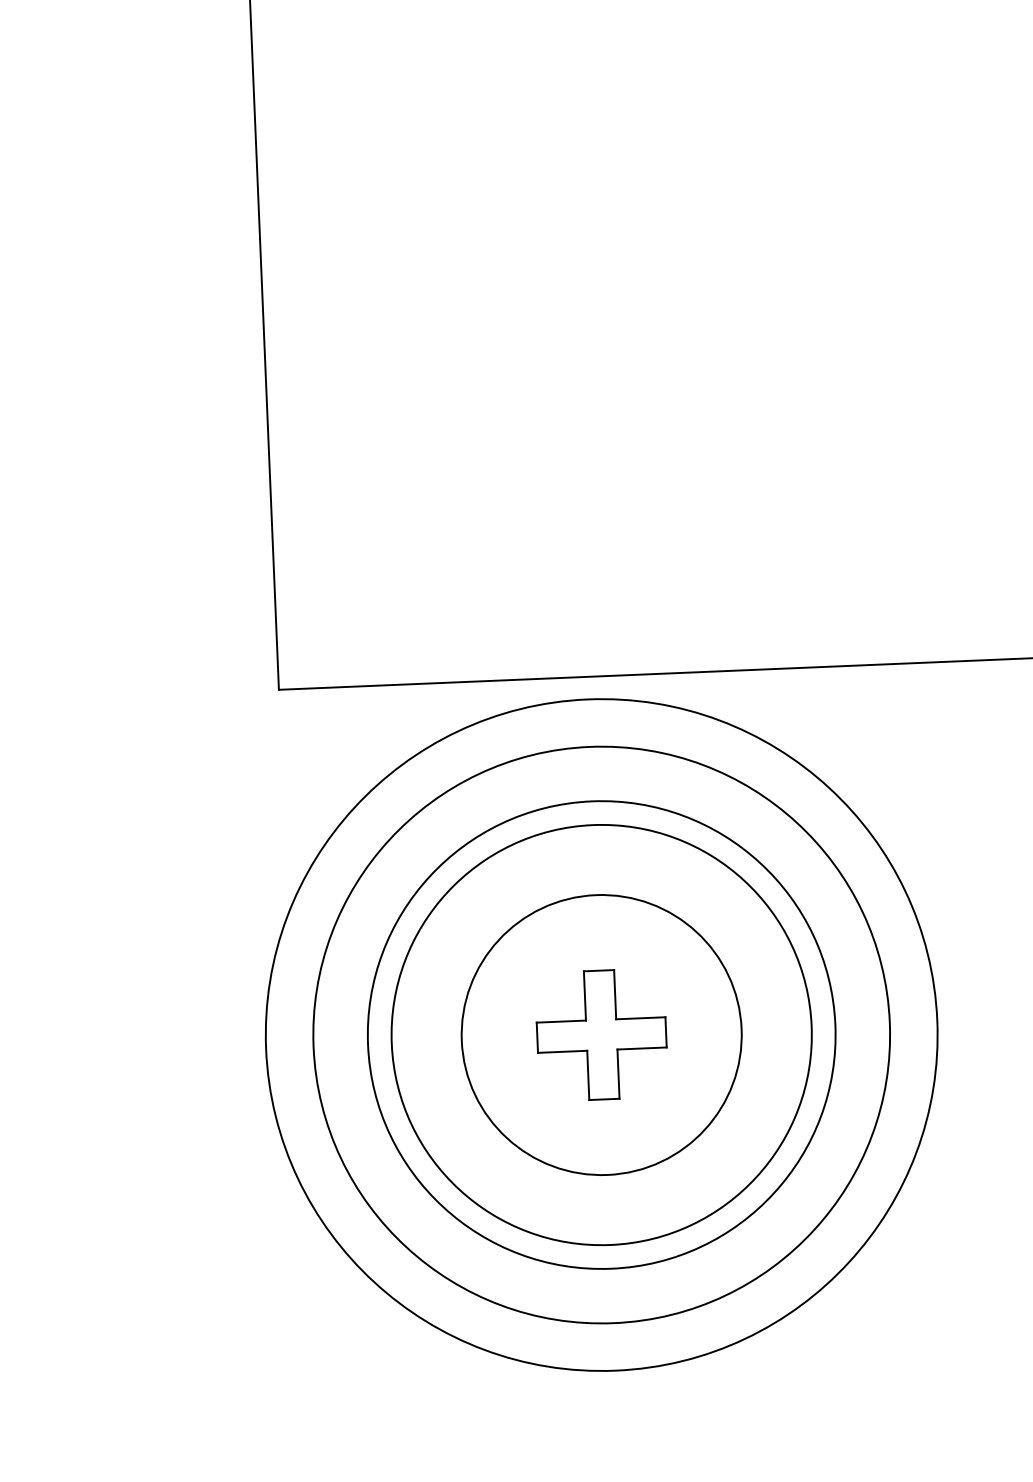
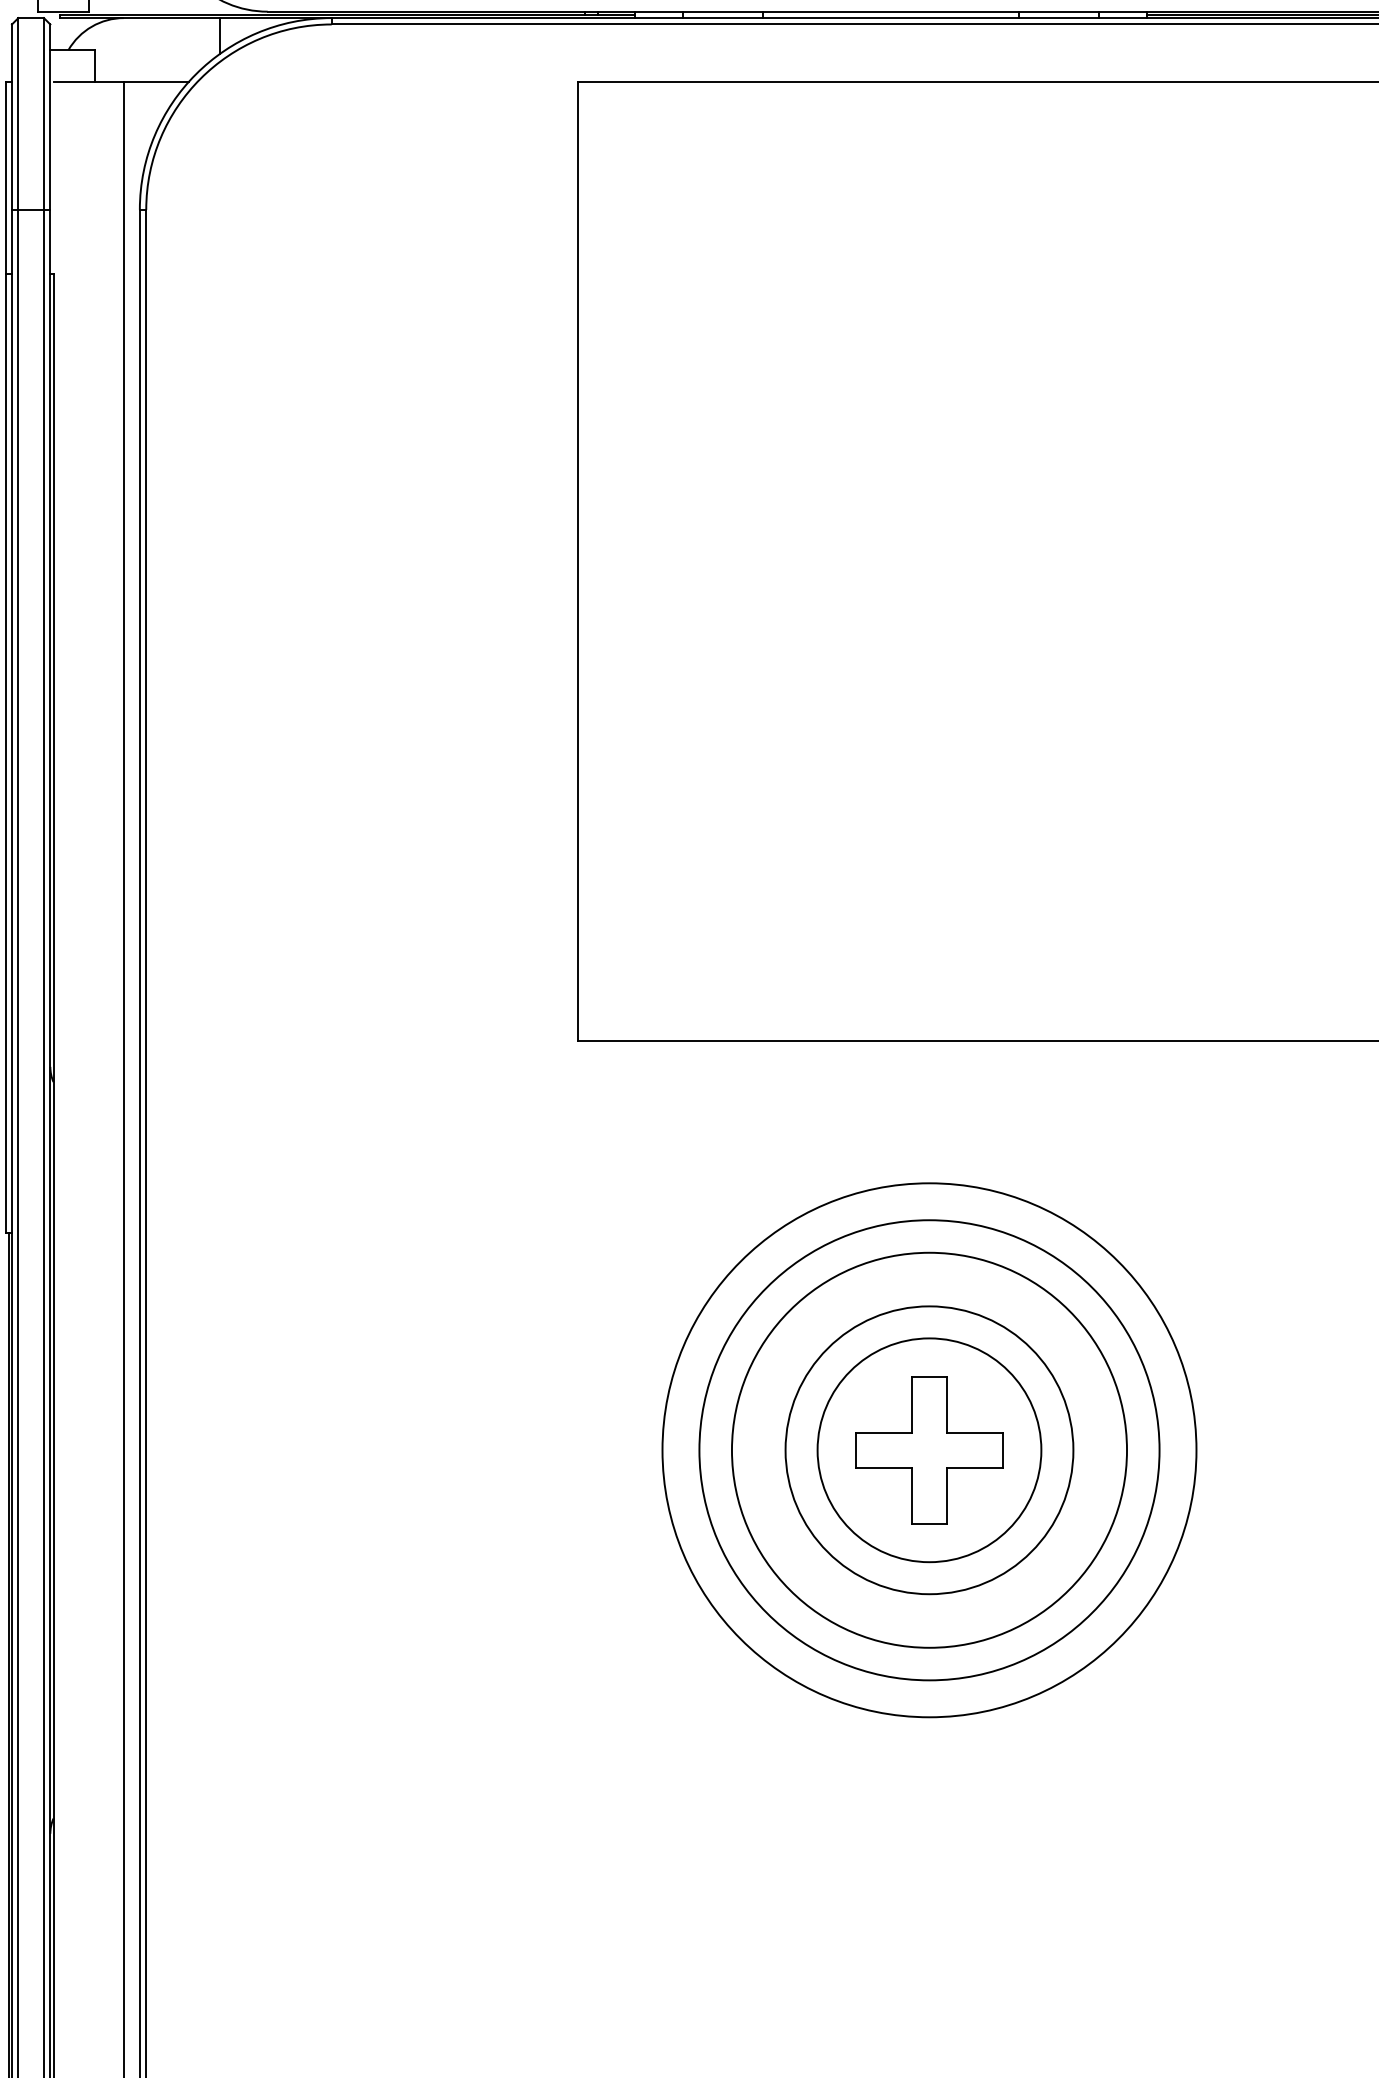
circle: (601, 1034) -> (929, 1449), size x0.6
circle: (601, 1035) -> (929, 1450), size x0.6
circle: (601, 1035) -> (929, 1450), size x0.6
circle: (601, 1035) -> (929, 1450), size x0.7

